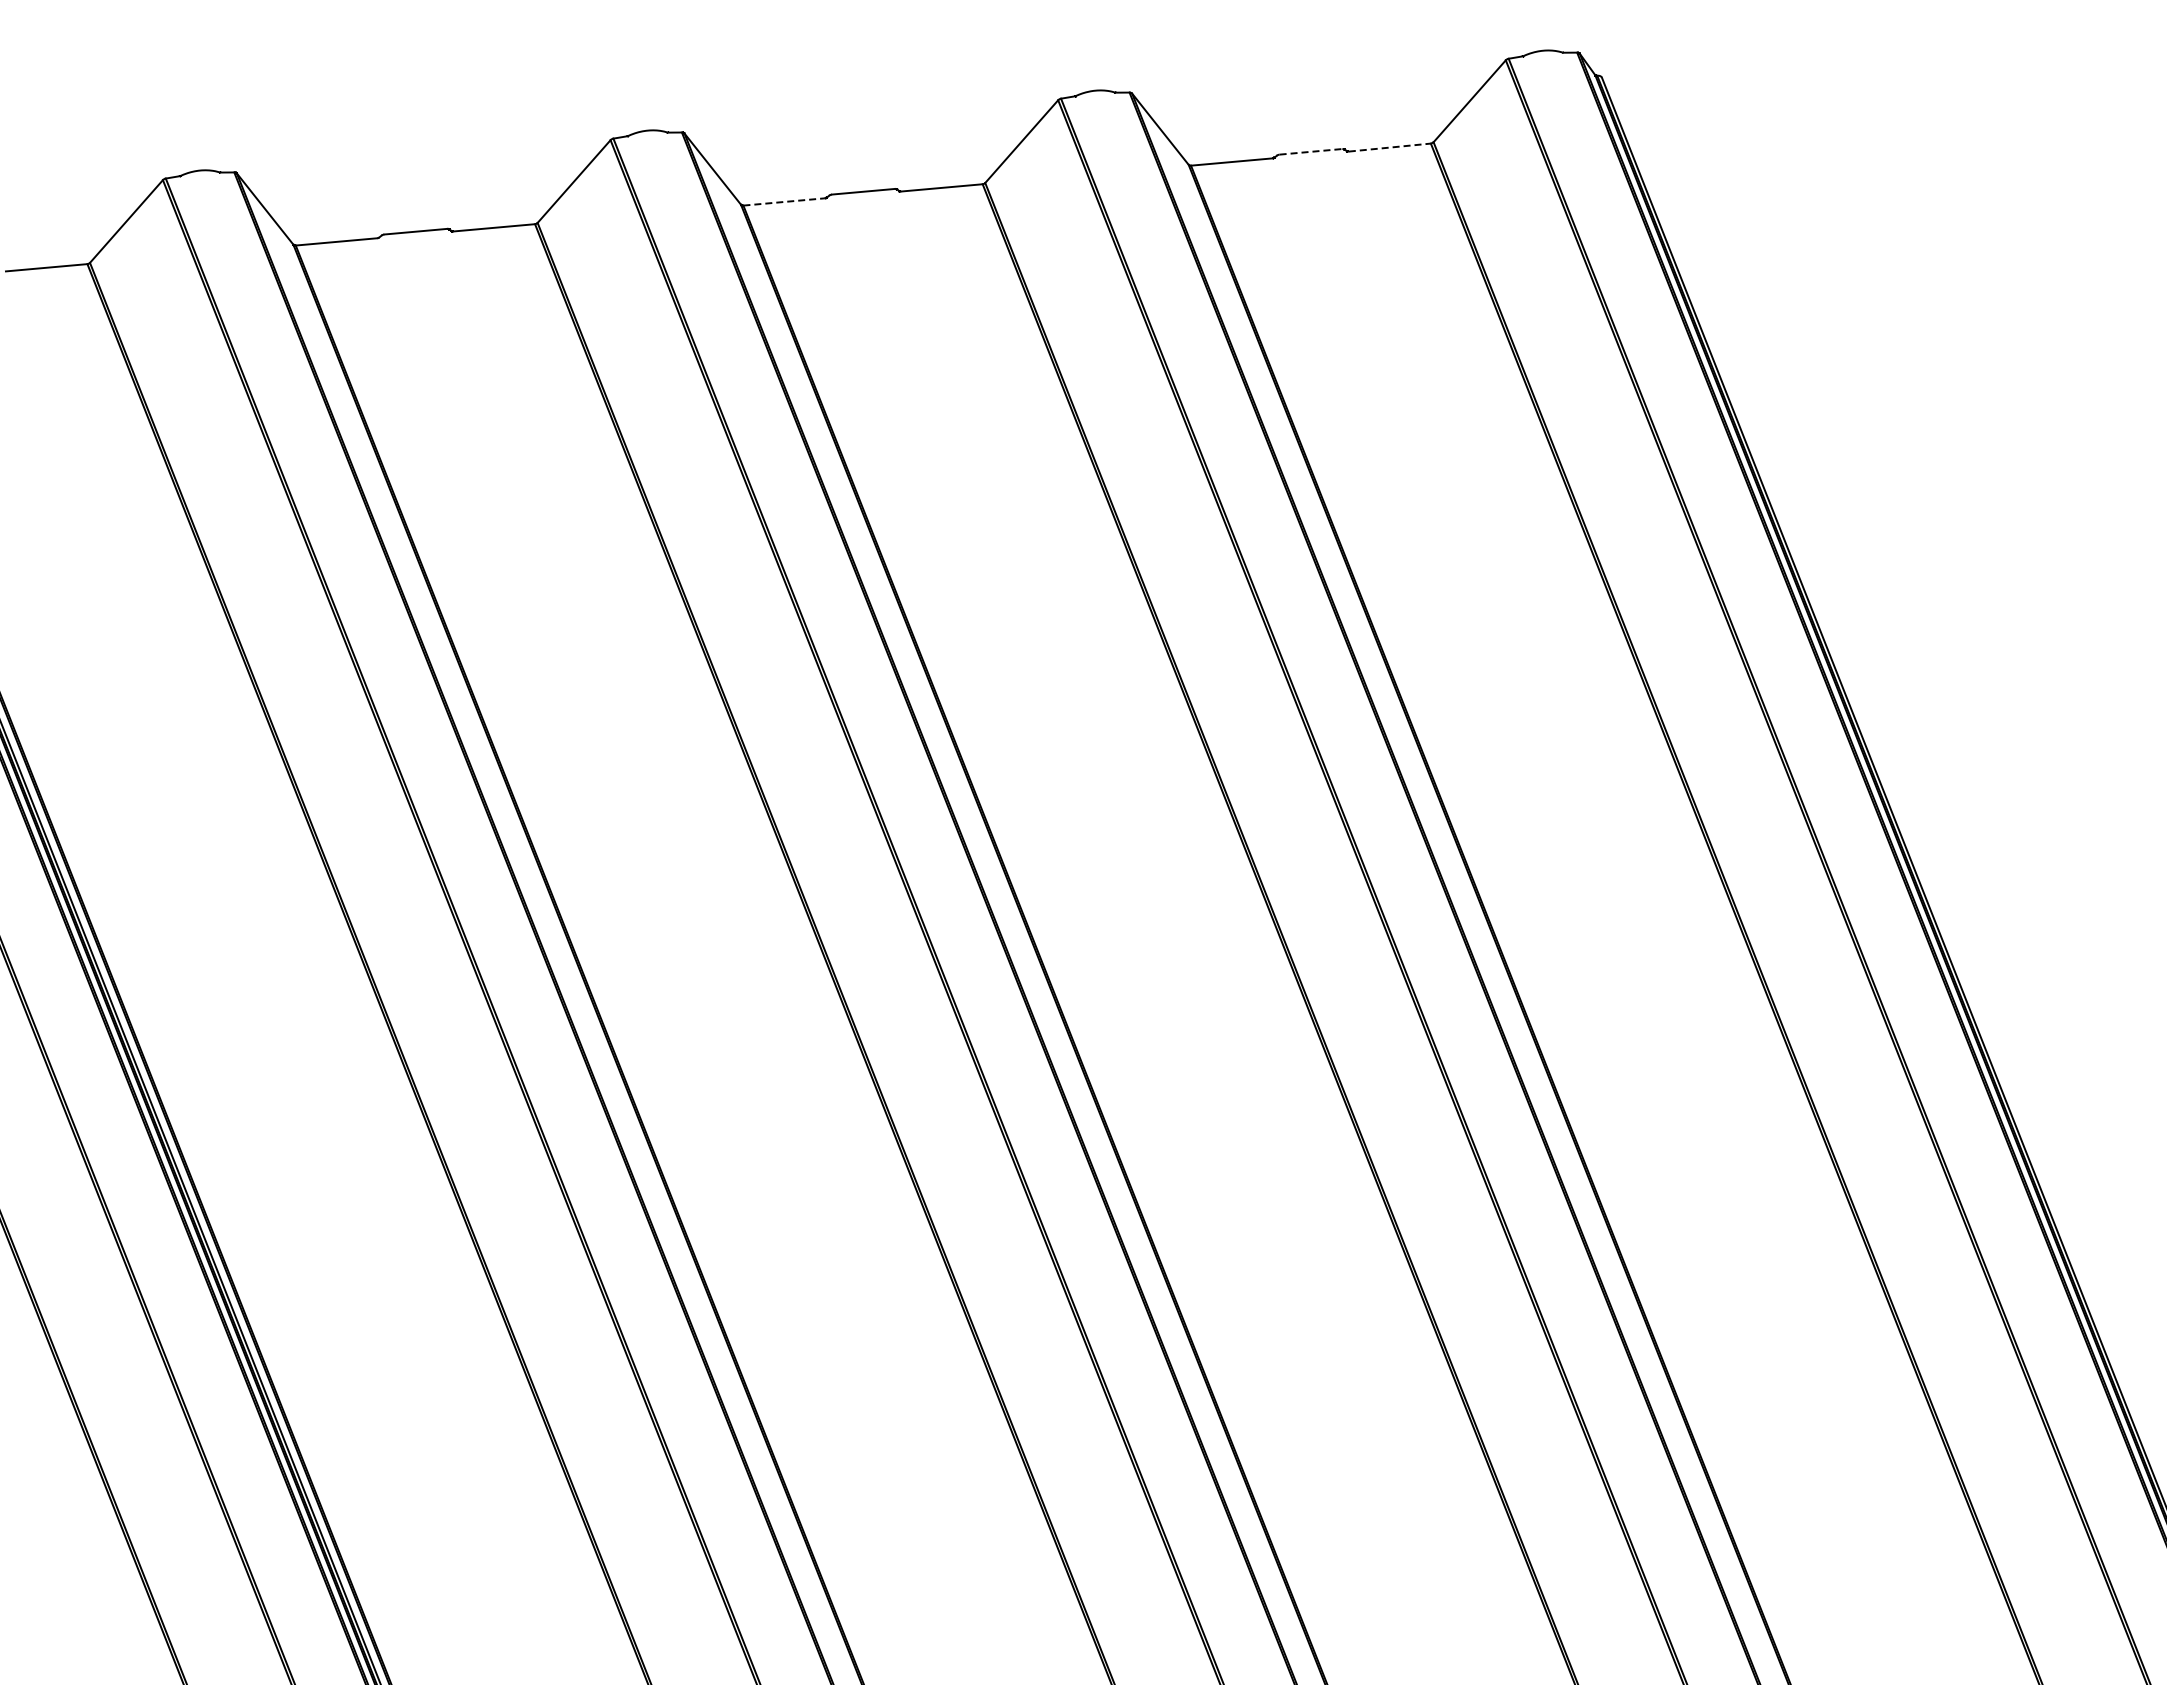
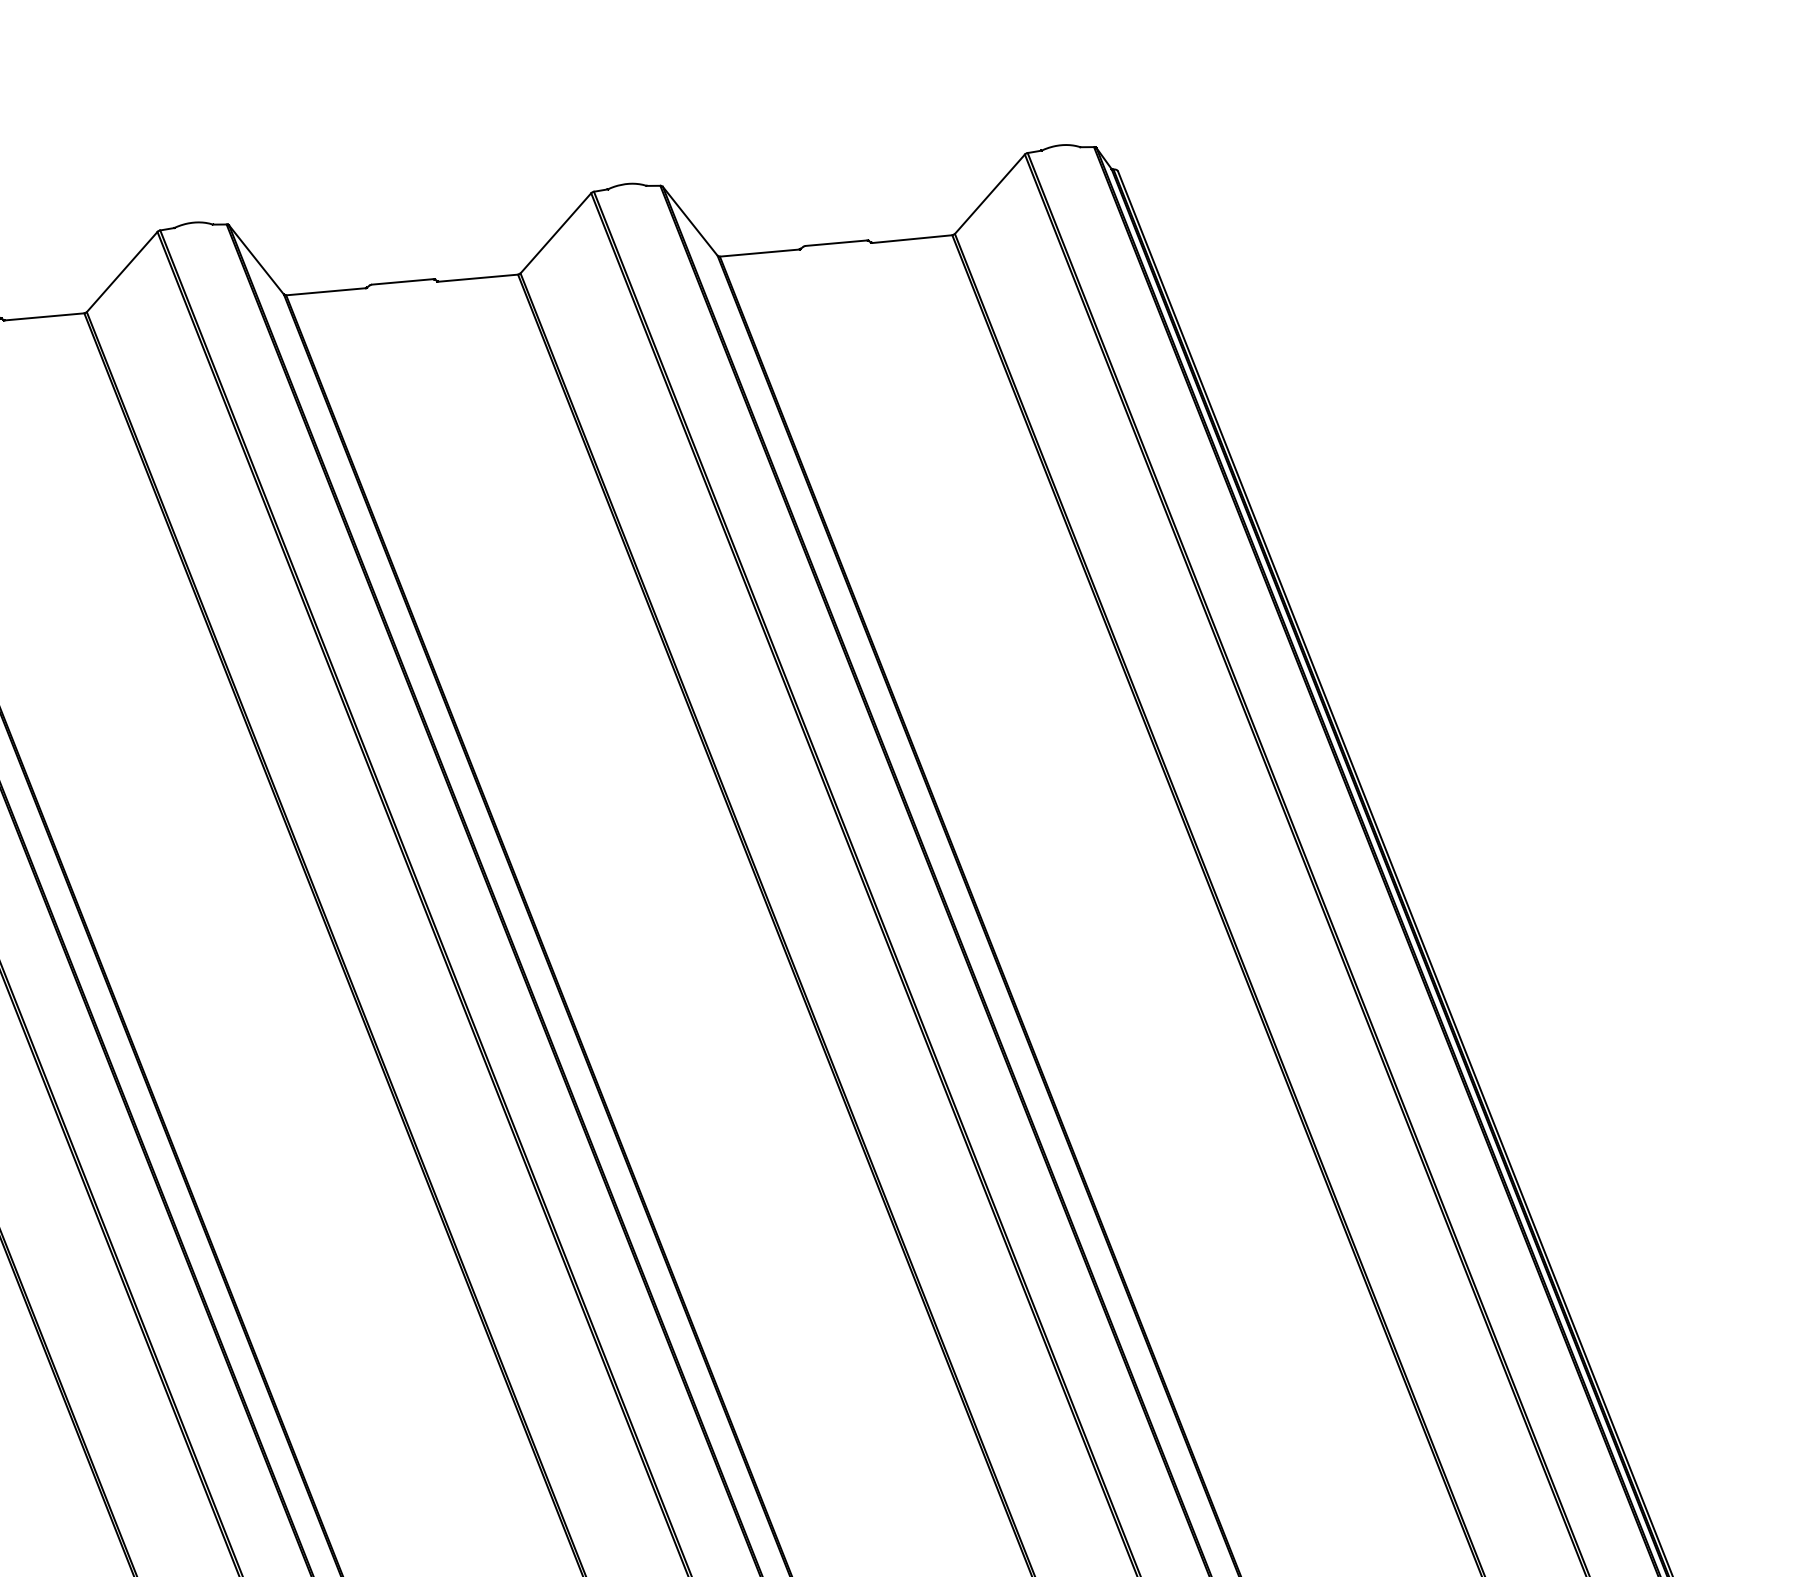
line: (1390, 147) -> (913, 239), dashed -> solid
line: (1311, 151) -> (836, 242), dashed -> solid
line: (784, 201) -> (326, 291), dashed -> solid

